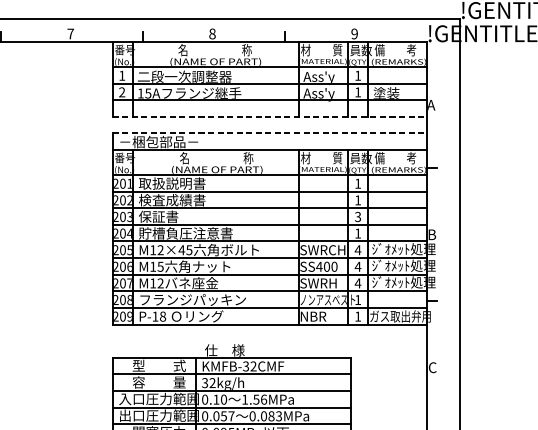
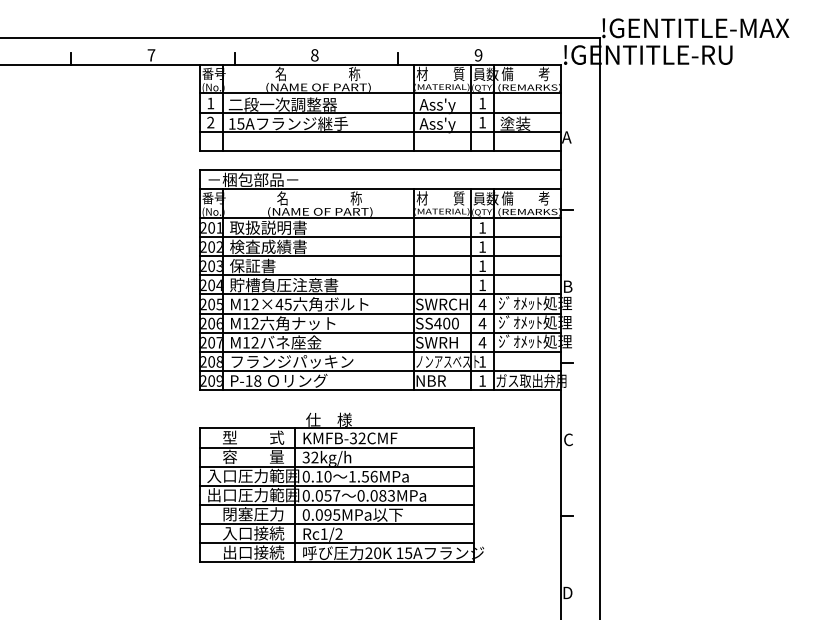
line: (269, 116) -> (380, 150), dashed -> solid
line: (269, 133) -> (380, 169), dashed -> solid
text: (358, 217) -> (482, 266), 3 -> 1
text: (160, 266) -> (254, 323), M15 -> M12

